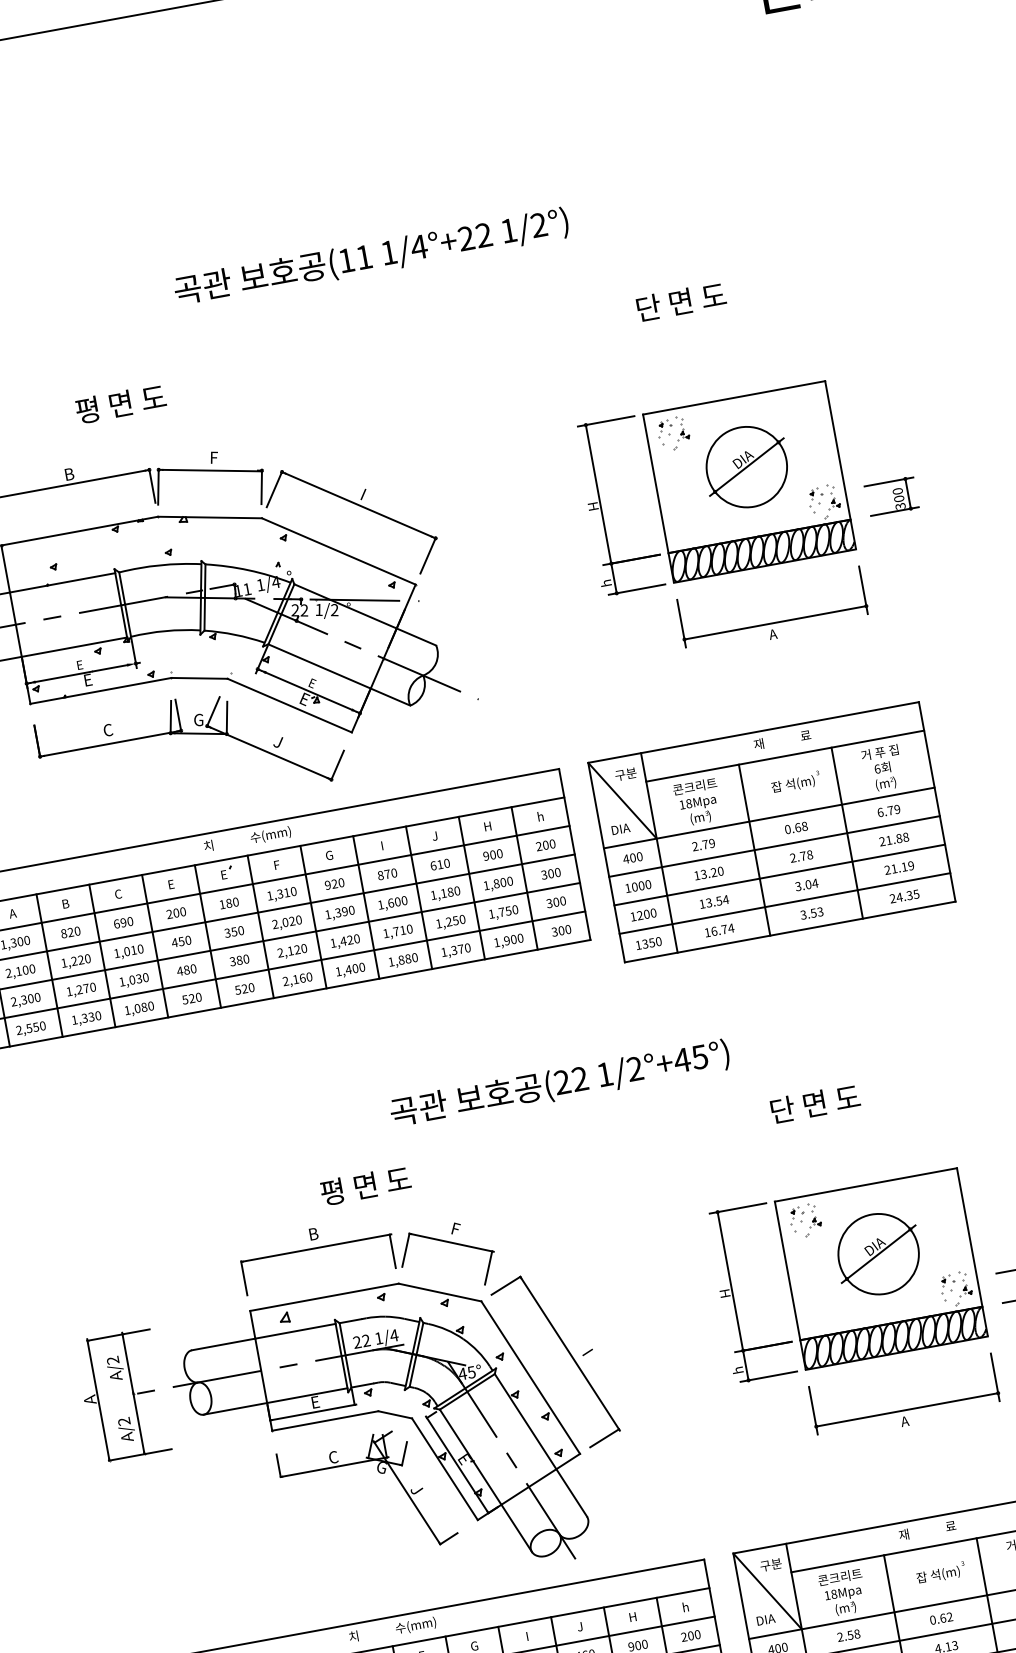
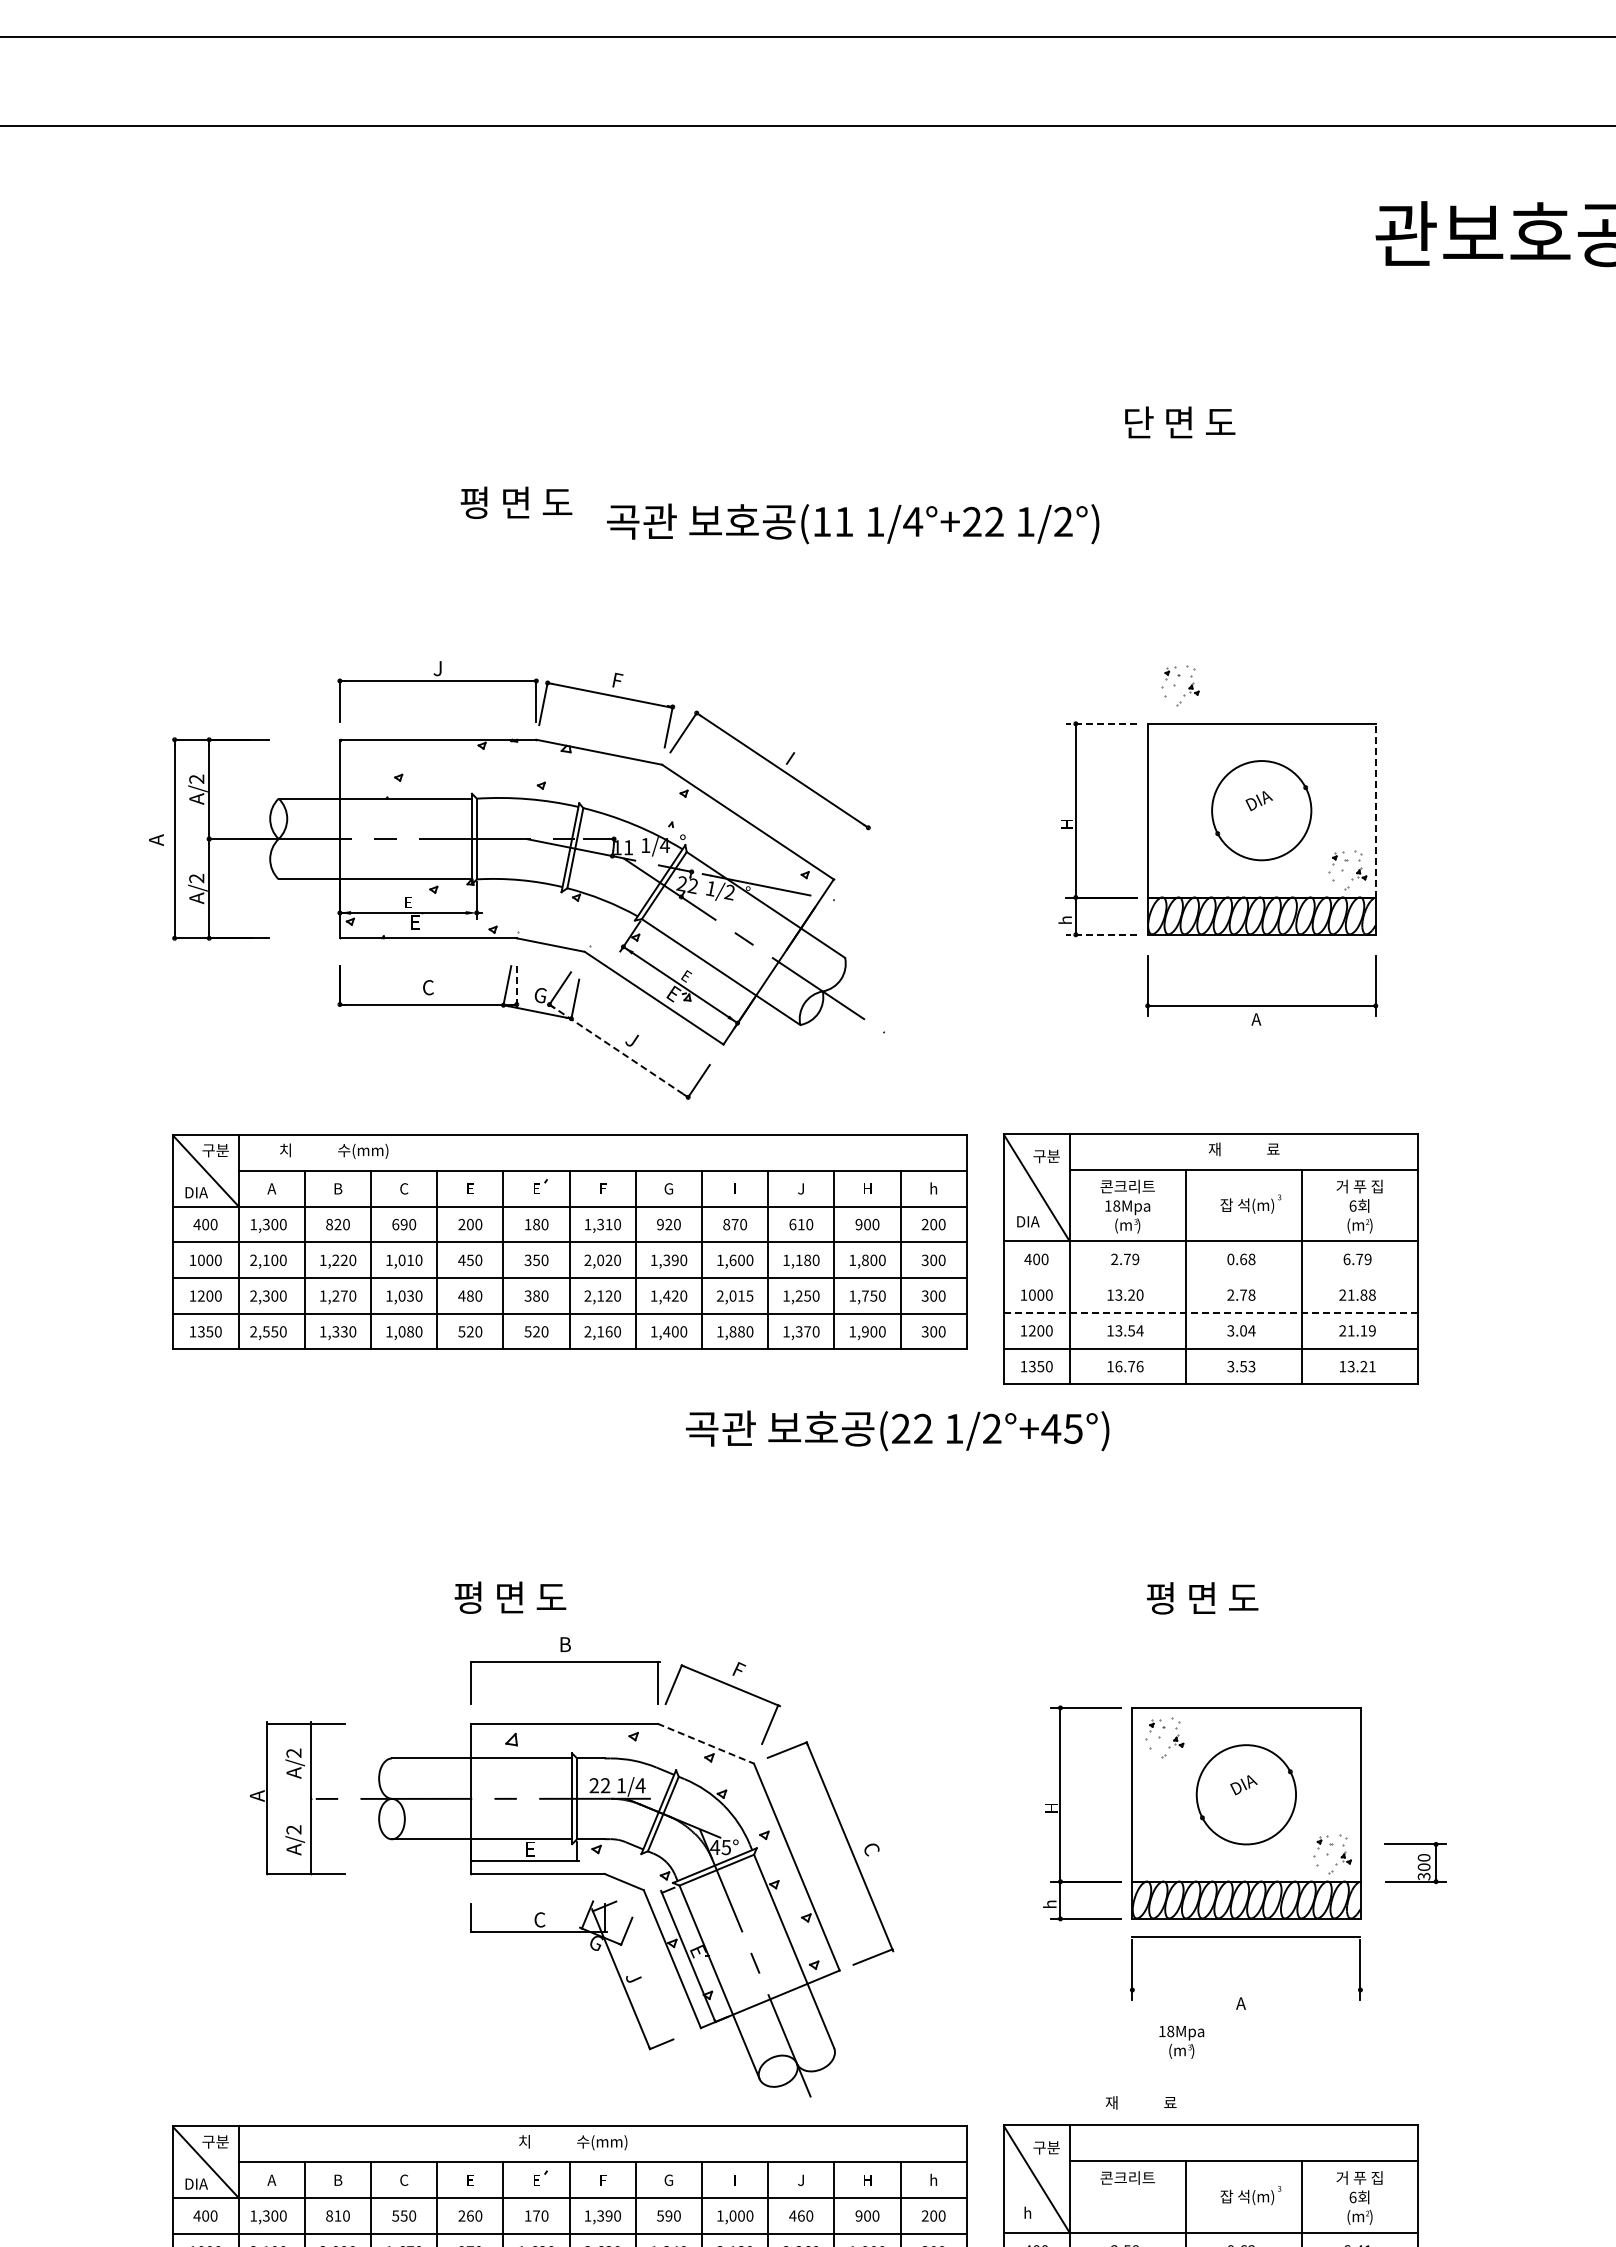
text: (371, 257) -> (853, 523), moved
text: (681, 301) -> (1180, 422), moved
text: (120, 403) -> (516, 502), moved
line: (605, 421) -> (1100, 723), solid -> dashed
part: (673, 433) -> (1180, 685), moved
line: (837, 450) -> (1375, 810), solid -> dashed
line: (746, 467) -> (1261, 810), removed
text: (69, 474) -> (438, 668), B -> J
part: (891, 496) -> (1430, 878), removed
line: (428, 555) -> (855, 847), removed
line: (636, 589) -> (1100, 934), solid -> dashed
line: (178, 715) -> (516, 985), solid -> dashed
line: (268, 752) -> (617, 1050), solid -> dashed
text: (247, 838) -> (334, 1150), moved
line: (774, 846) -> (1210, 1277), removed
line: (780, 874) -> (1211, 1312), solid -> dashed
text: (904, 896) -> (1357, 1366), 24.35 -> 13.21
text: (730, 928) -> (1139, 1366), 16.74 -> 16.76
text: (397, 930) -> (734, 1295), 1,710 -> 2,015
text: (559, 1084) -> (897, 1430), moved
text: (782, 1110) -> (1161, 1598), 단 면 도 -> 평 면 도
text: (365, 1185) -> (510, 1597), moved
line: (878, 1253) -> (1246, 1794), removed
line: (440, 1292) -> (706, 1743), solid -> dashed
text: (587, 1352) -> (871, 1849), I -> C
line: (907, 1410) -> (1246, 1937), moved
text: (927, 1530) -> (1141, 2102), moved
text: (844, 1600) -> (1181, 2041), moved
text: (766, 1619) -> (1028, 2212), DIA -> h

